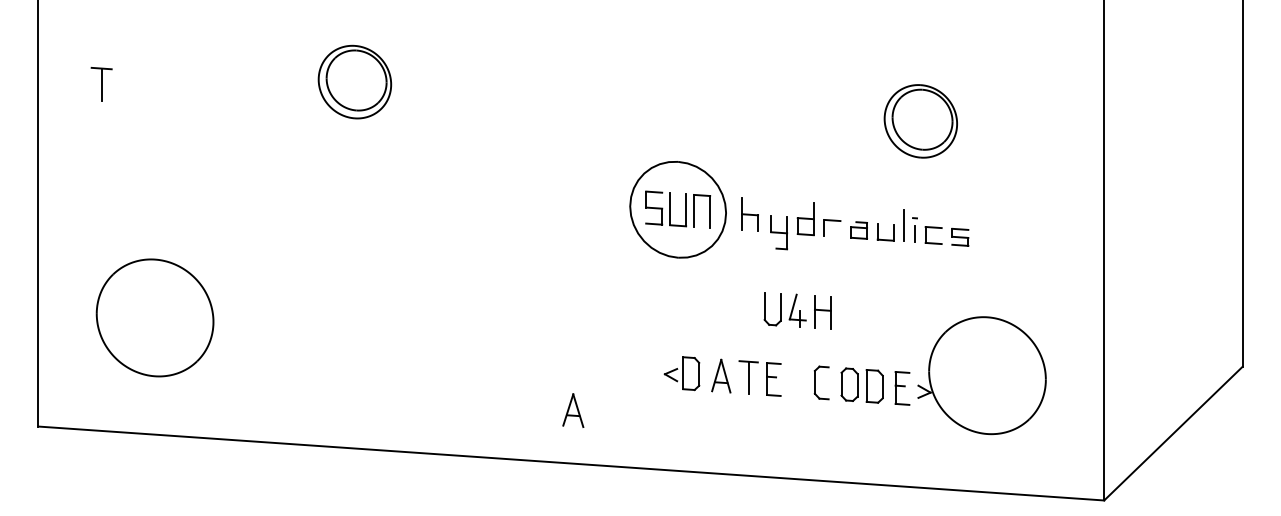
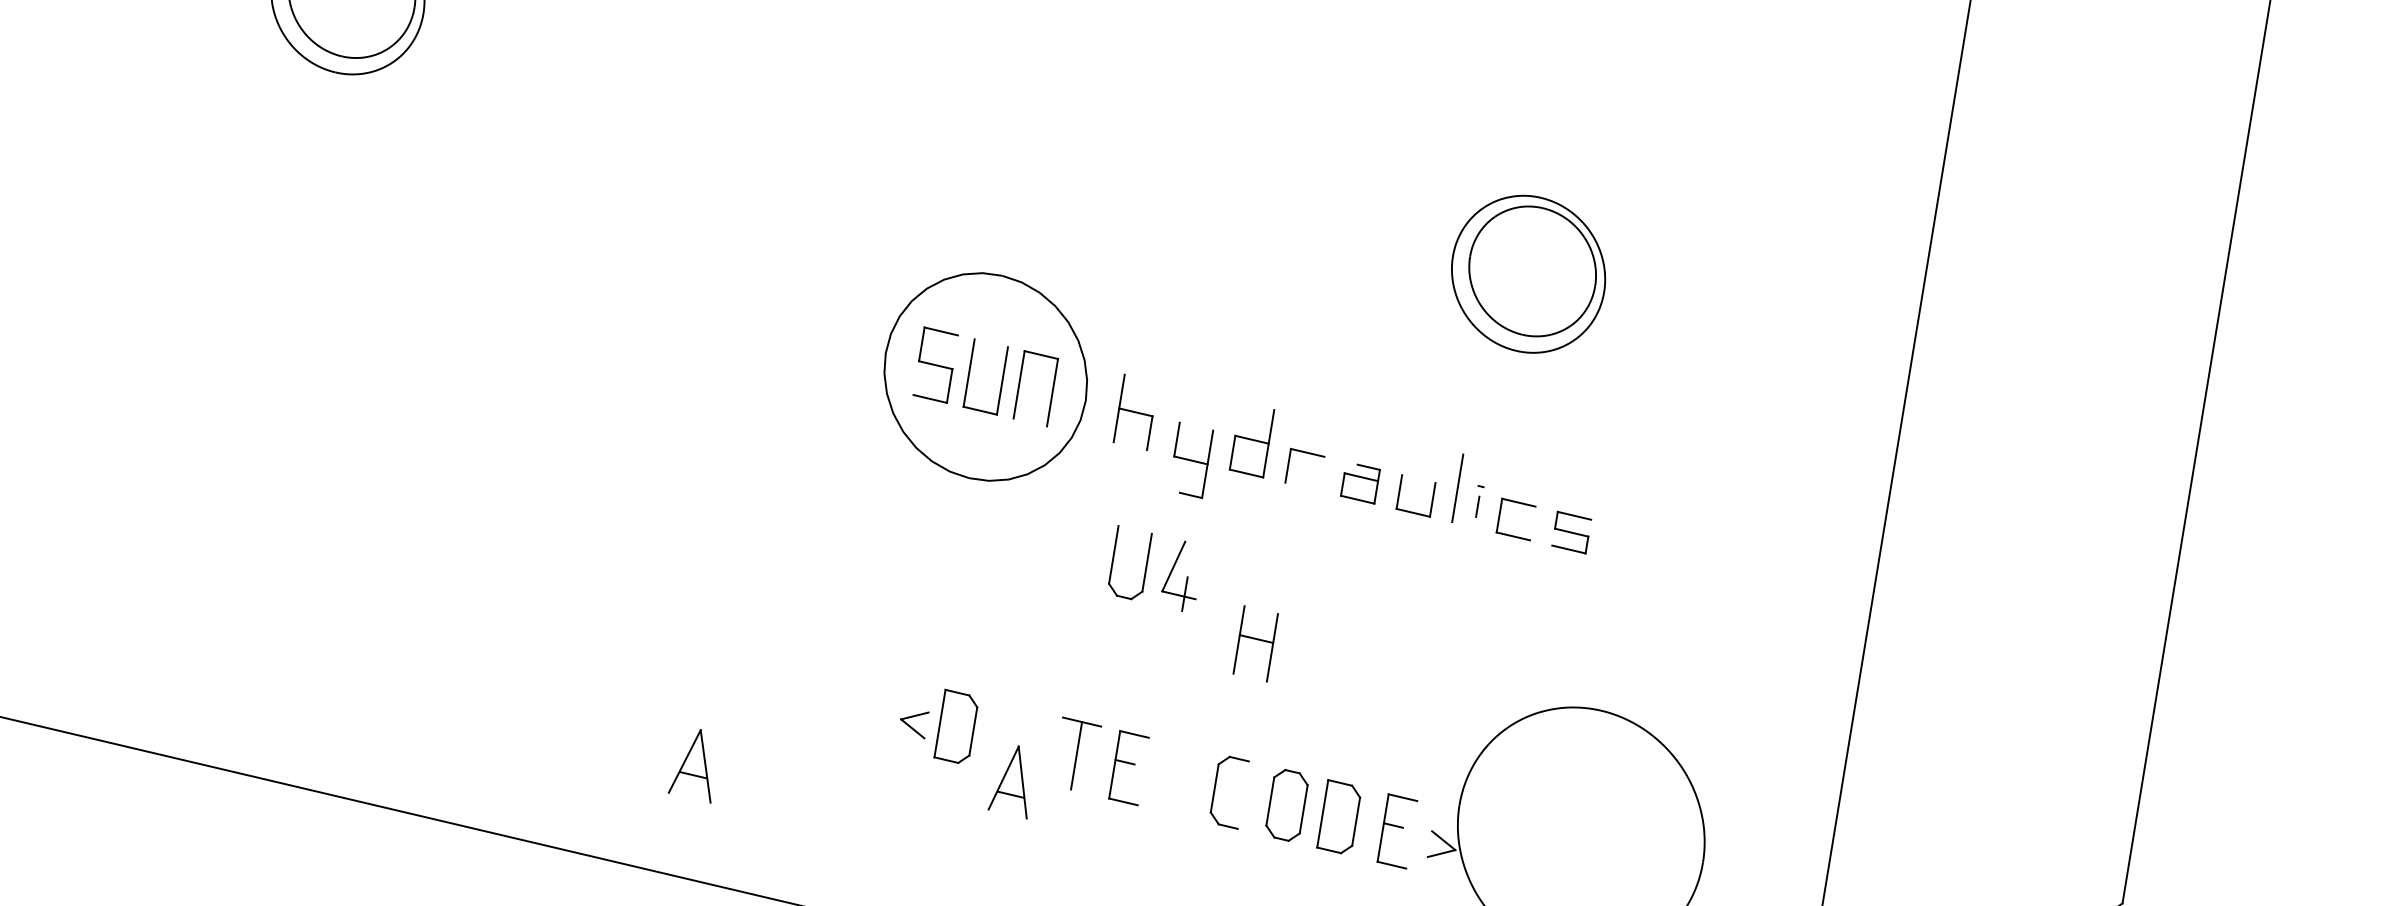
part: (914, 229) -> (1477, 500), size x0.6
part: (784, 309) -> (1154, 568), moved
part: (721, 375) -> (1013, 779), moved

